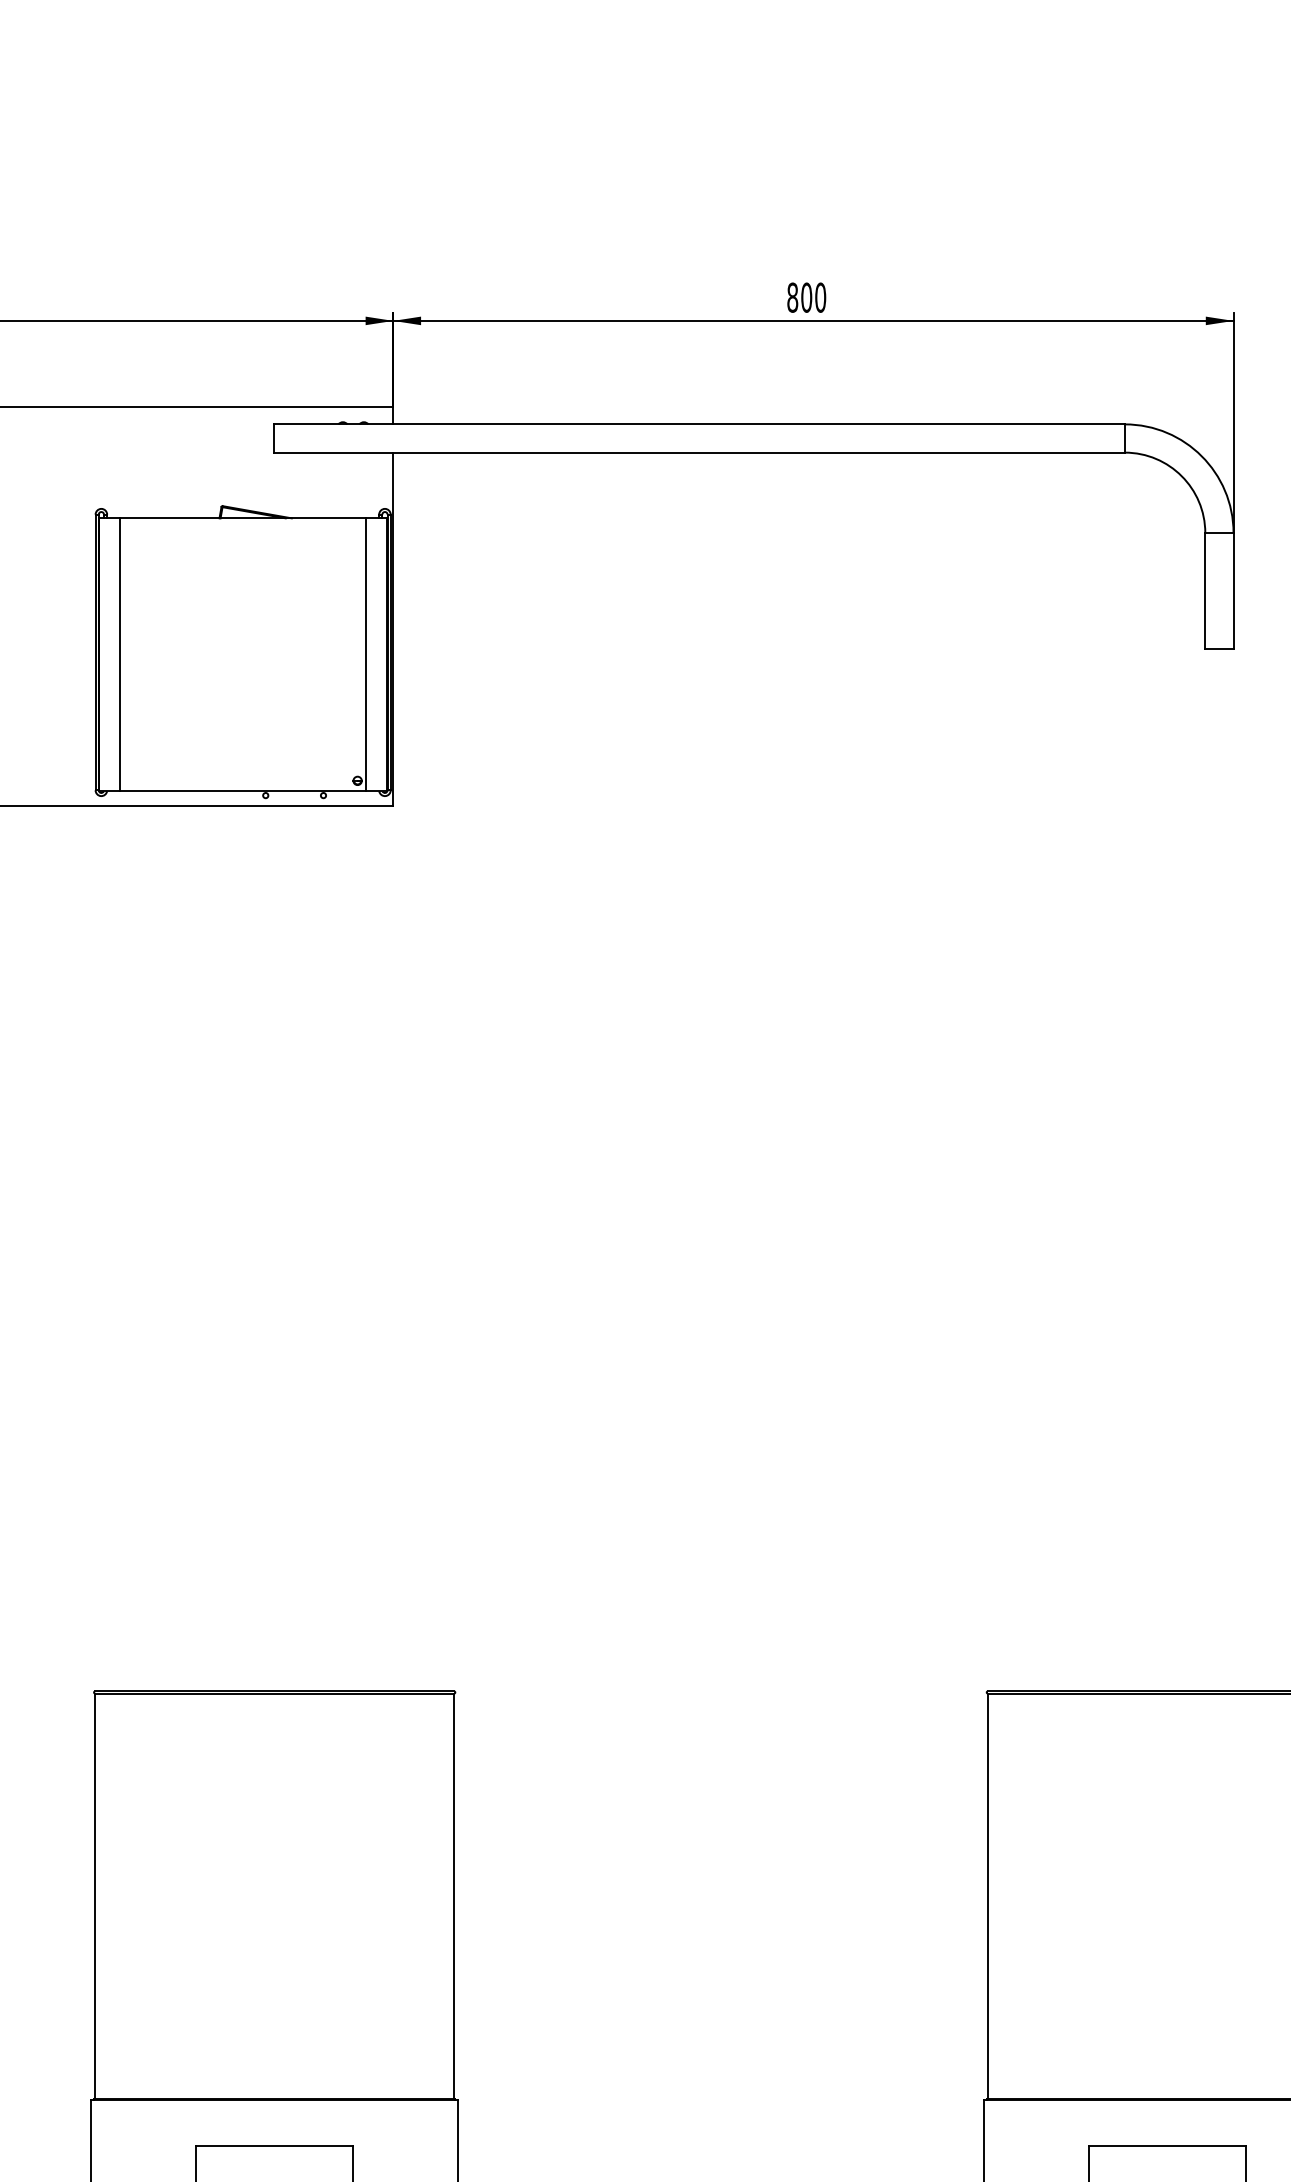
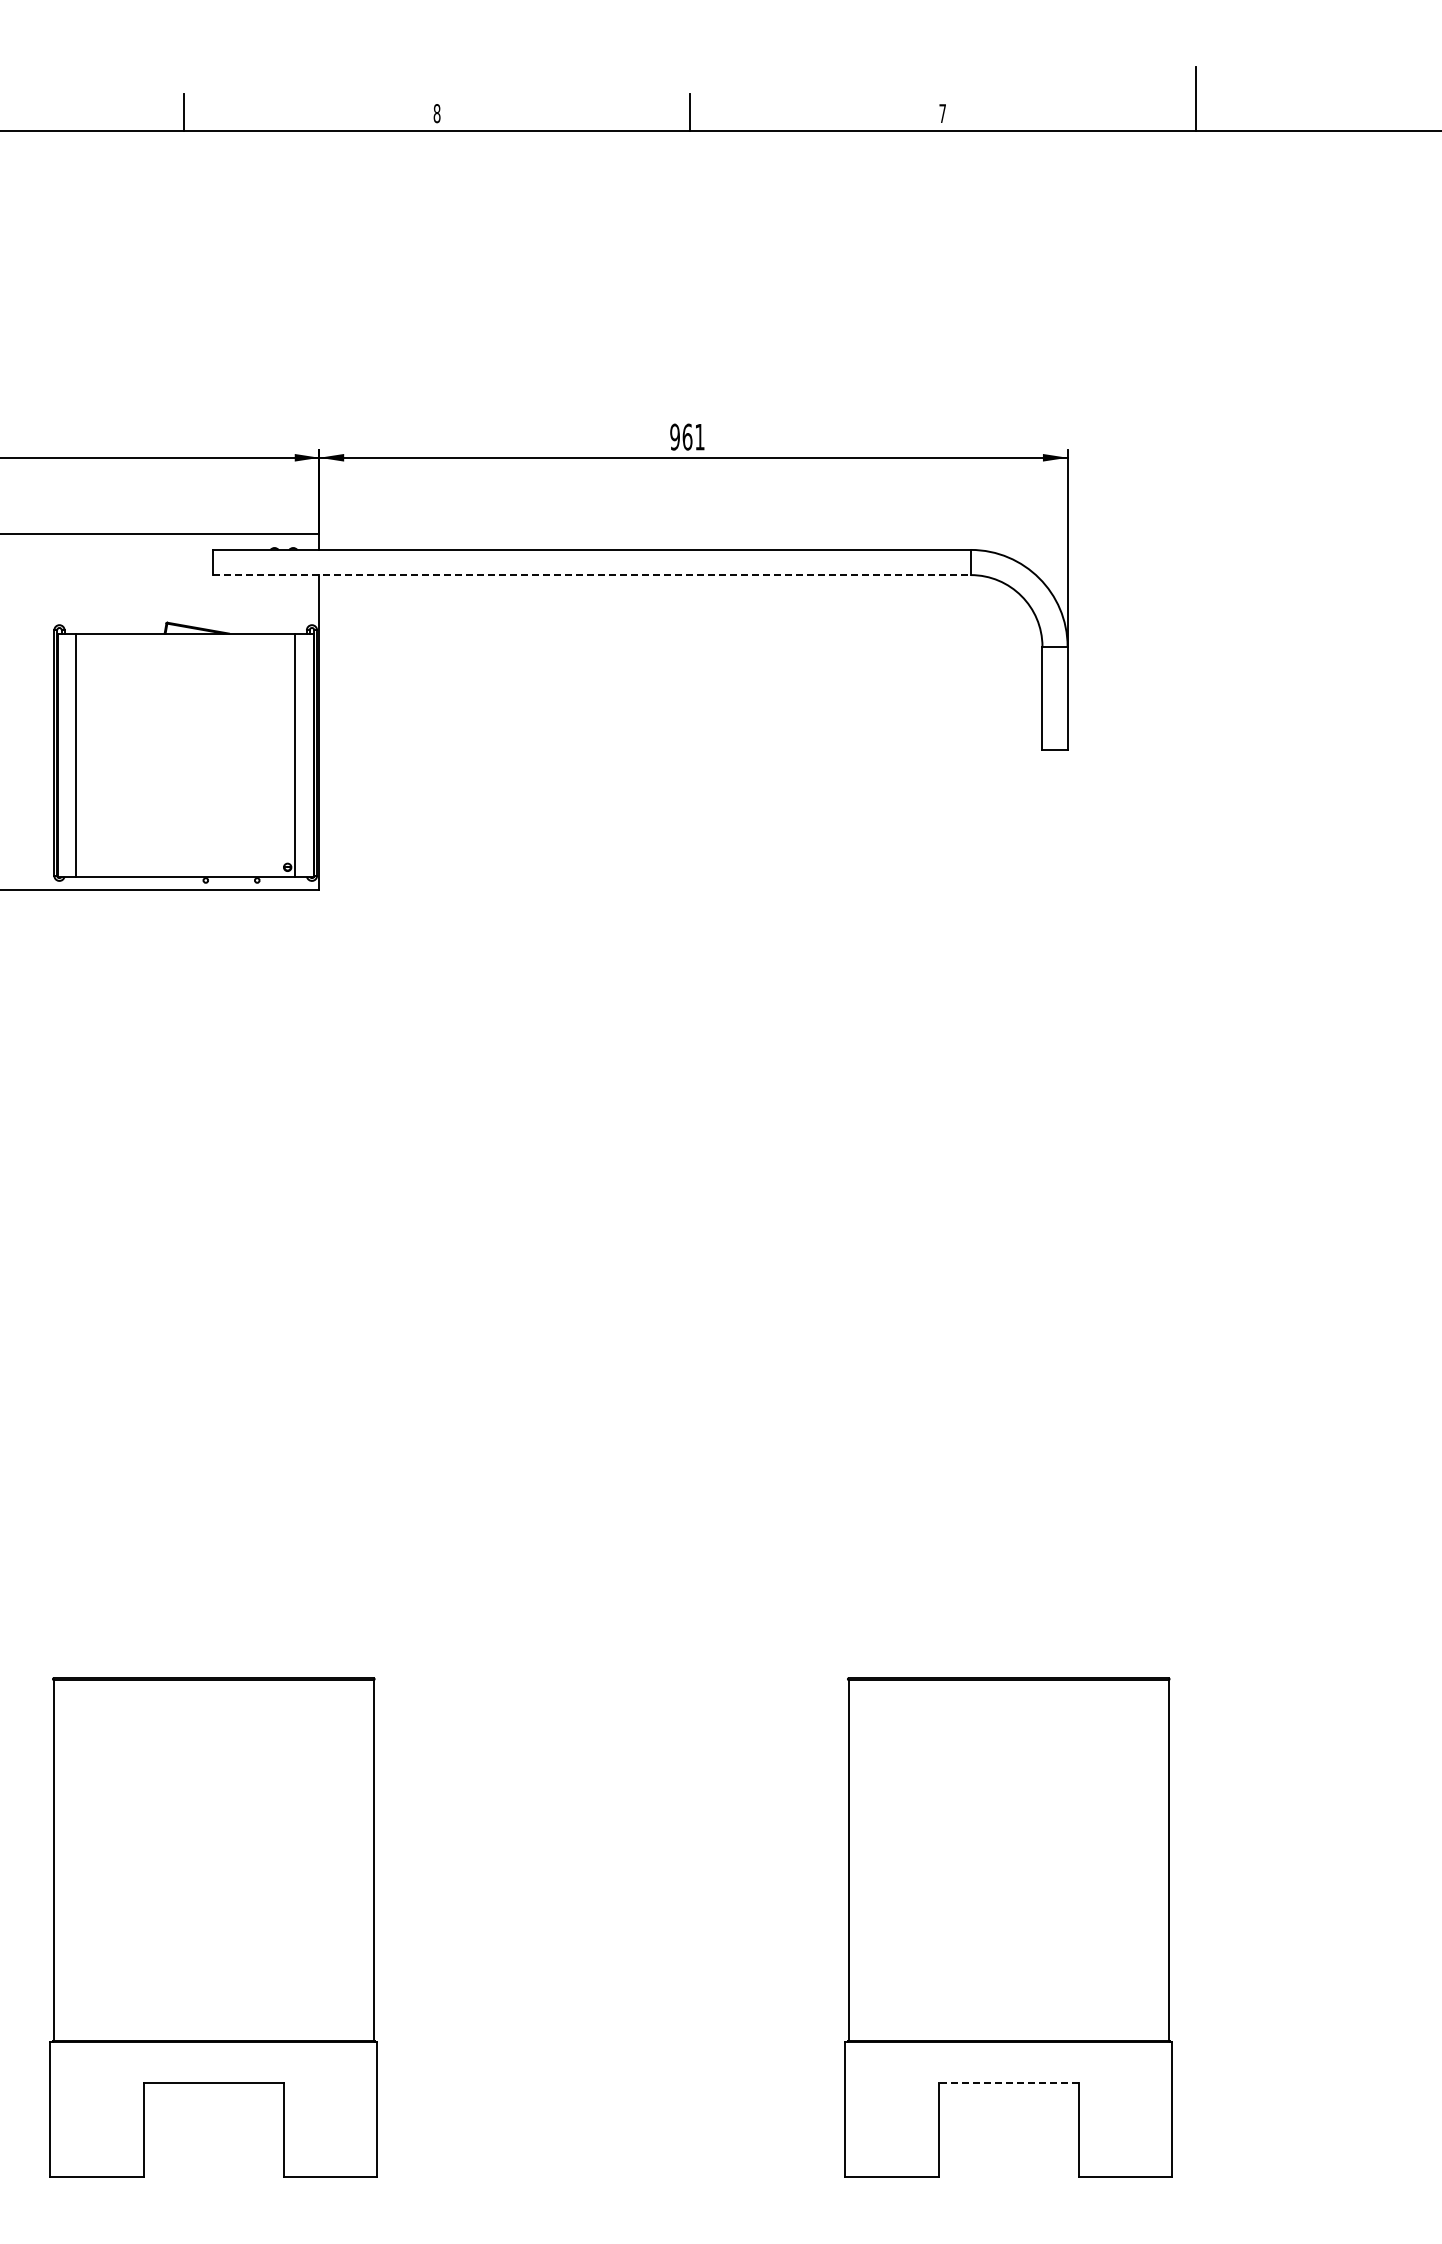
text: (806, 297) -> (687, 436), 800 -> 961
line: (699, 453) -> (592, 575), solid -> dashed
line: (1167, 2146) -> (1008, 2083), solid -> dashed

